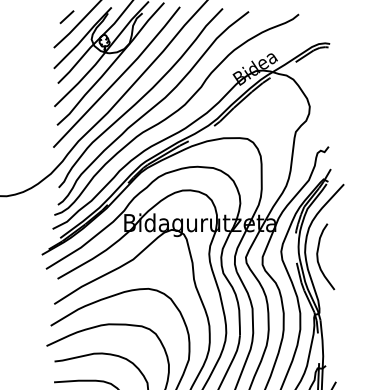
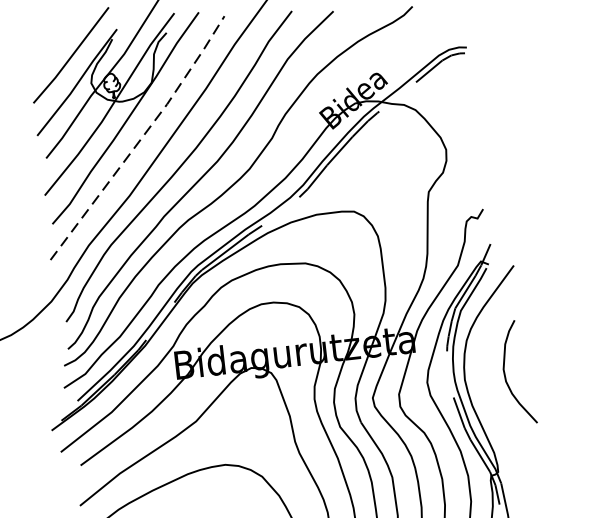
line: (66, 17) -> (47, 53), removed
line: (119, 77) -> (141, 137), solid -> dashed
curve: (318, 256) -> (506, 373), moved

